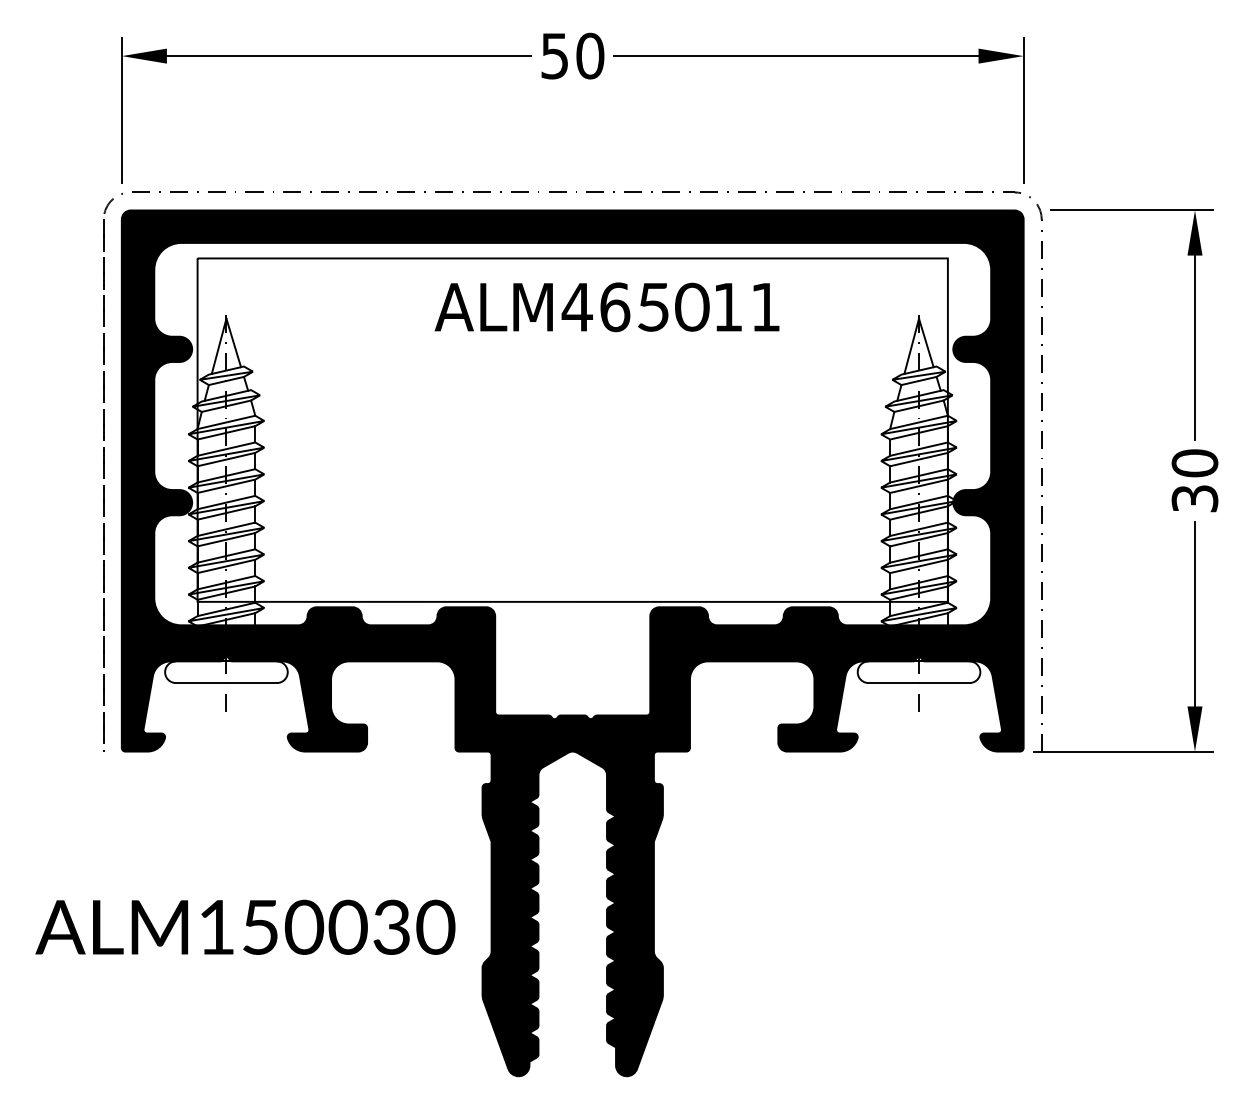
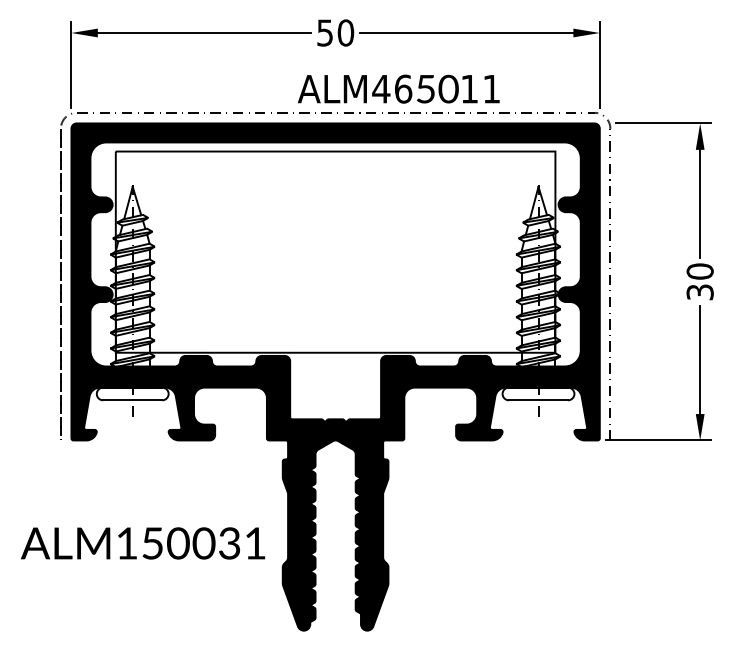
text: (606, 306) -> (398, 88), moved
text: (435, 927) -> (255, 543), ALM150030 -> ALM150031

